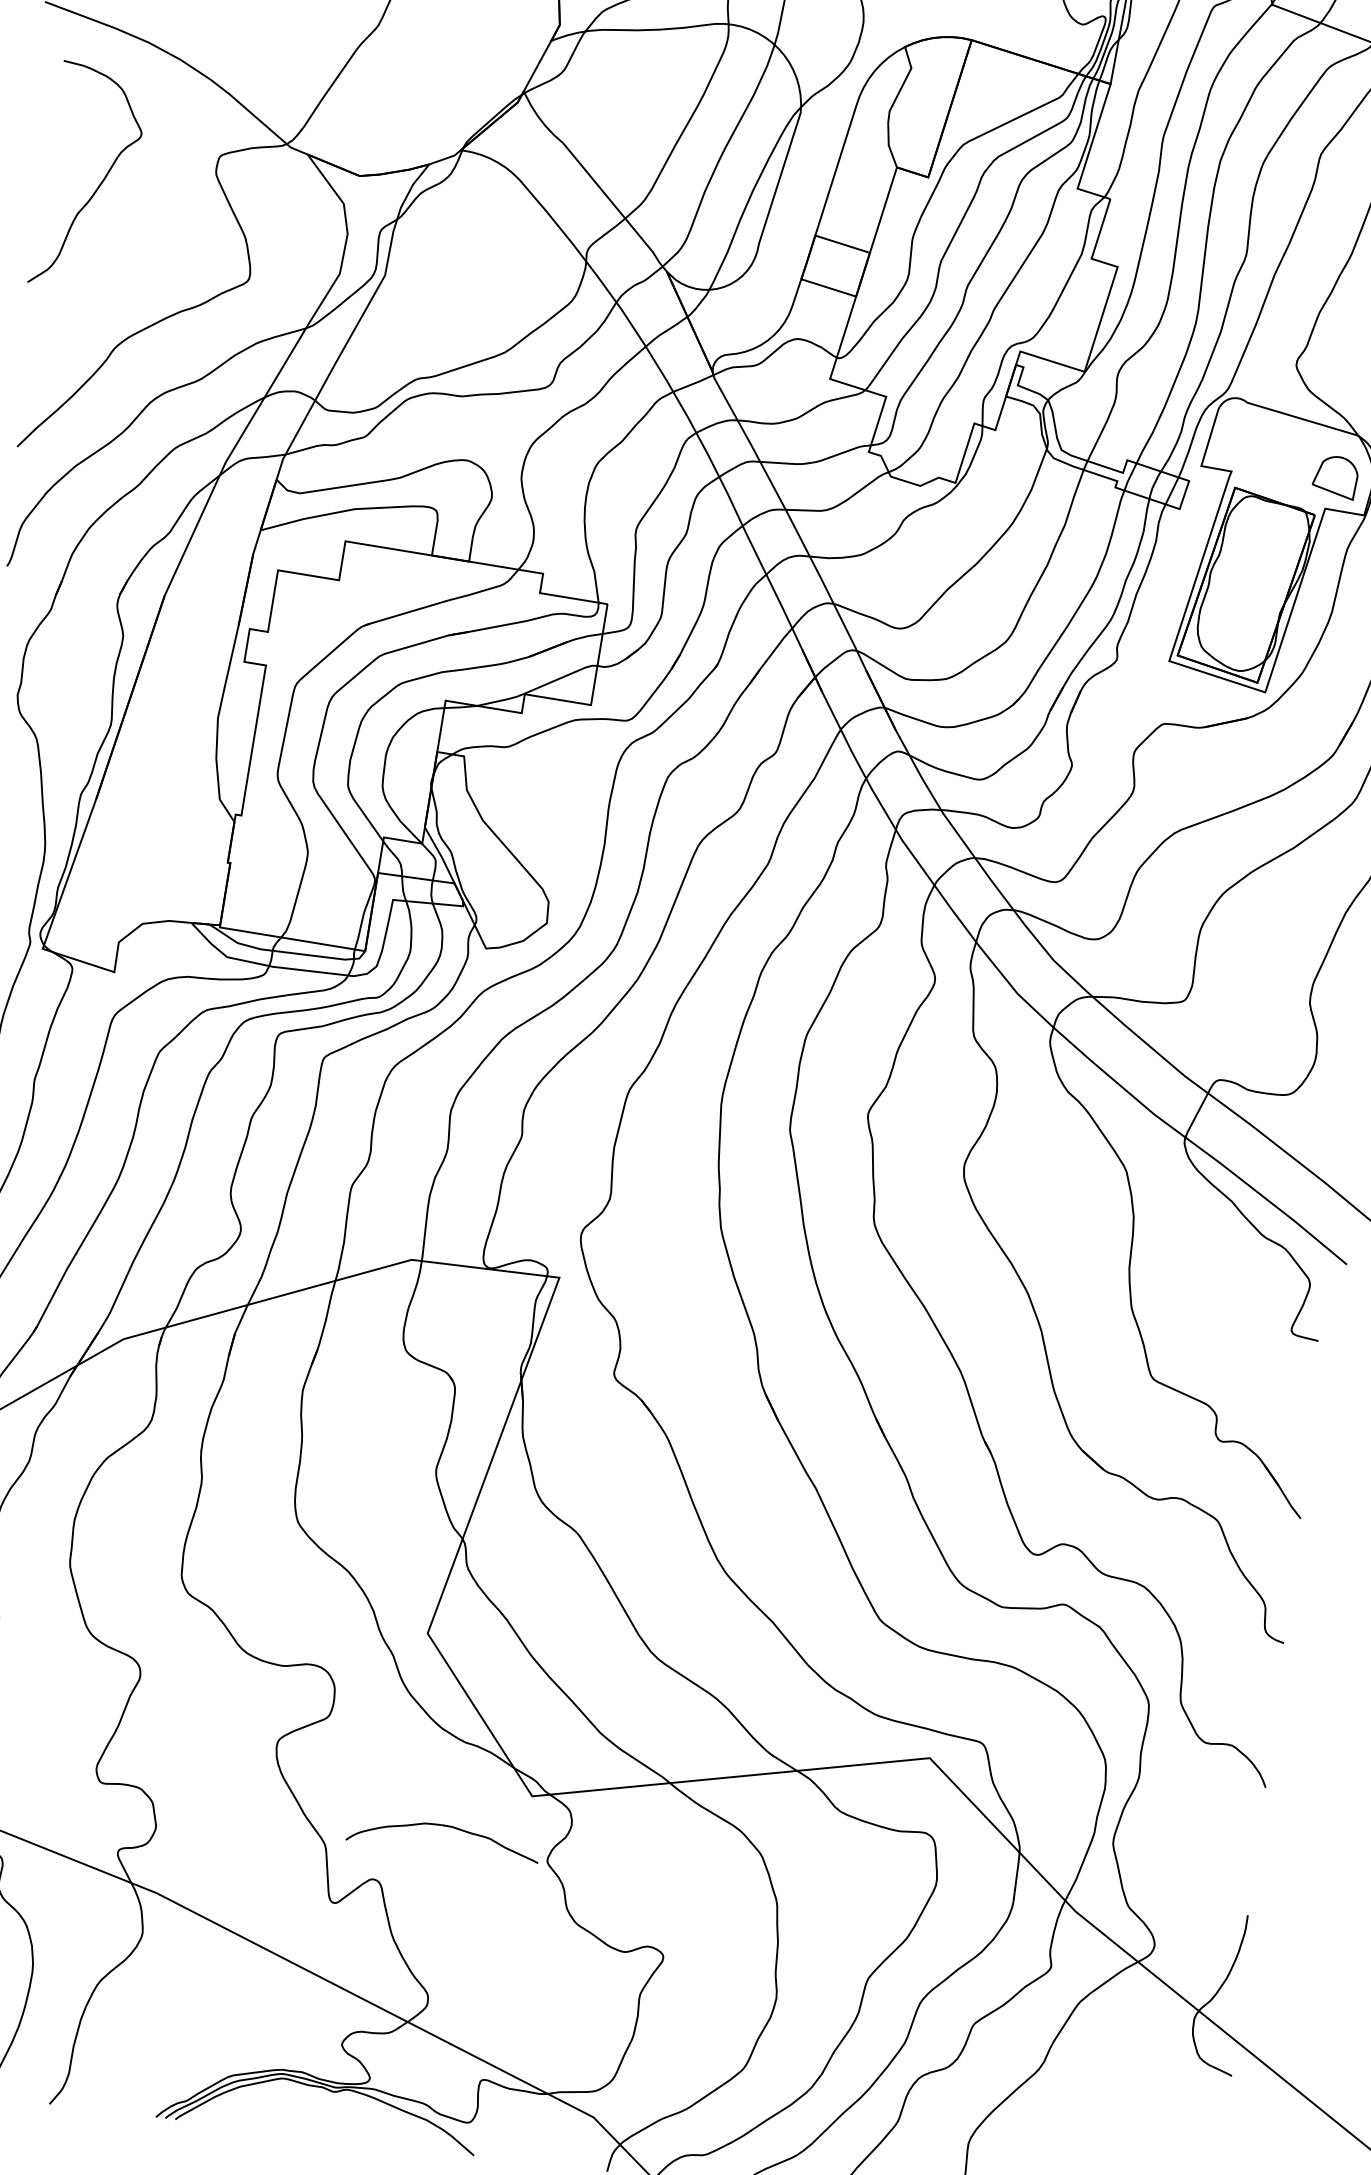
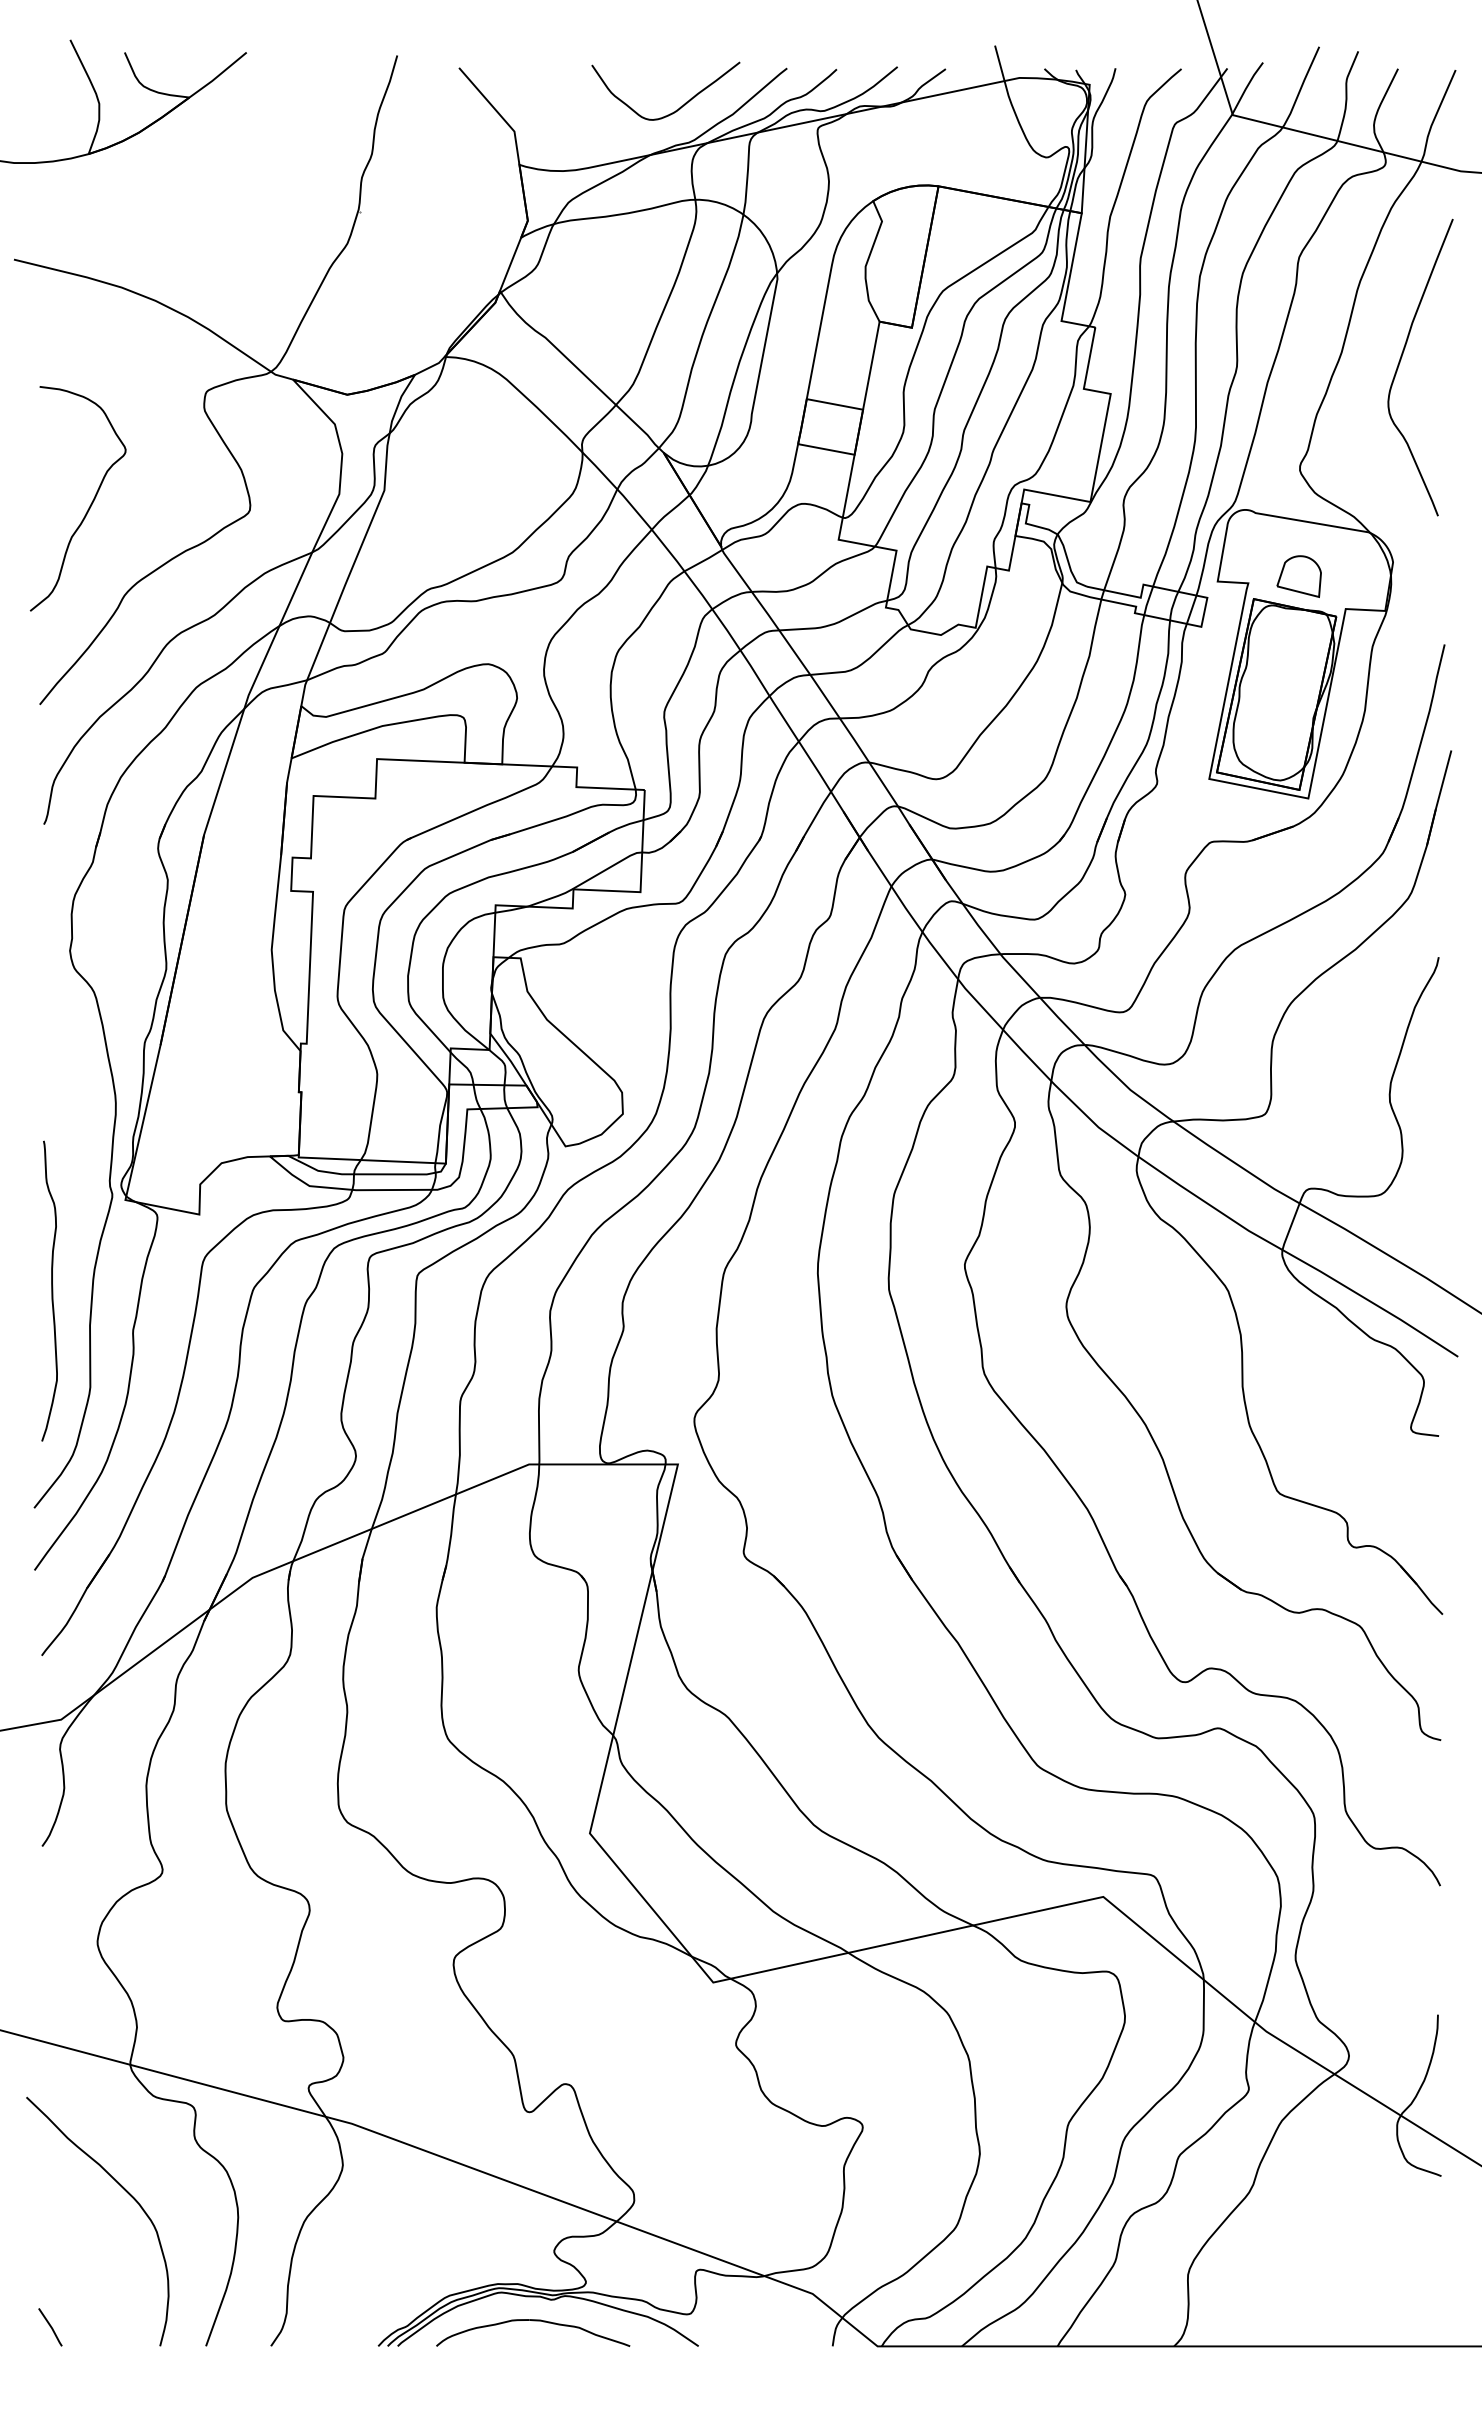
curve: (98, 184) -> (89, 505), moved
part: (1334, 477) -> (1298, 576), moved
part: (445, 1827) -> (533, 2321), moved

